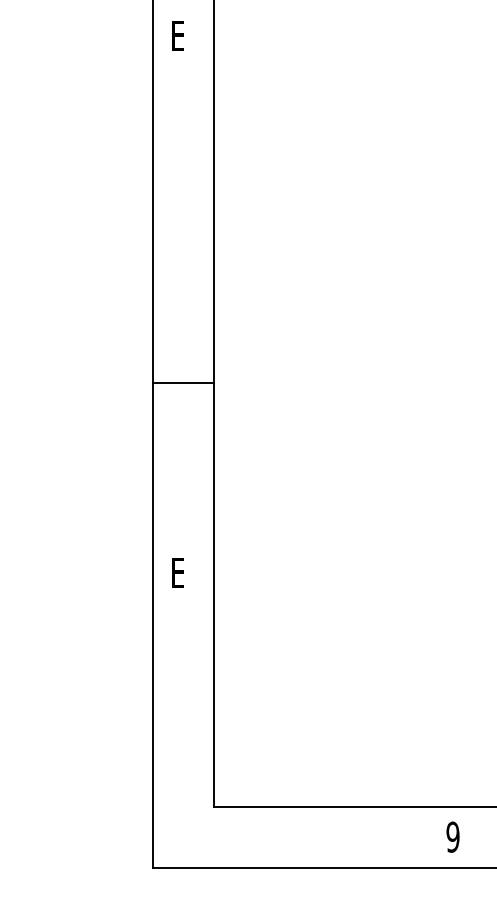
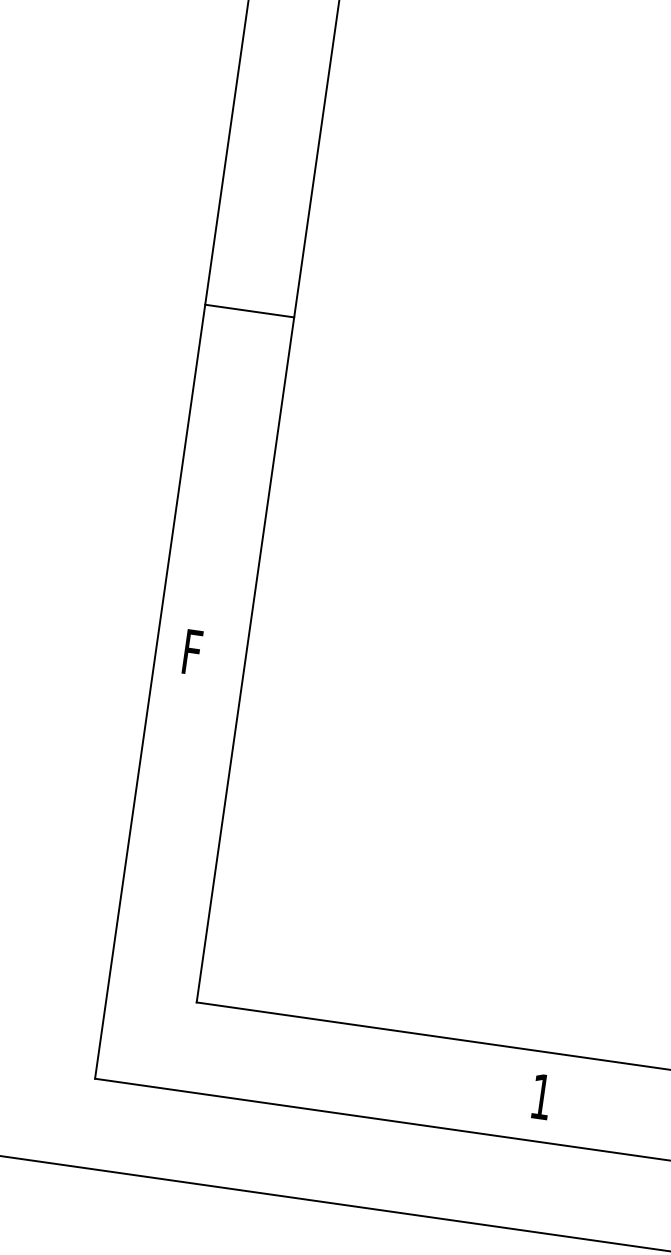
line: (182, 383) -> (248, 311), moved
text: (179, 572) -> (195, 651), E -> F
text: (452, 836) -> (540, 1095), 9 -> 1

